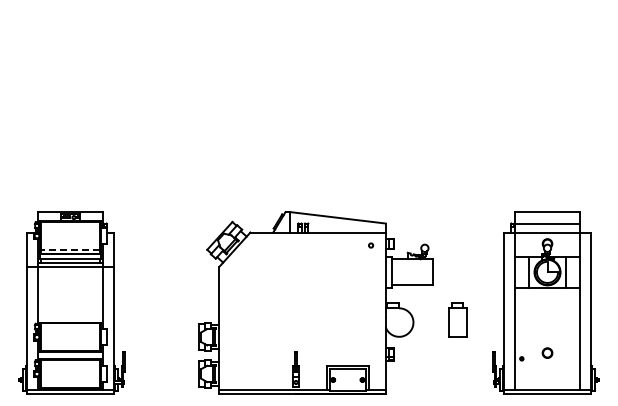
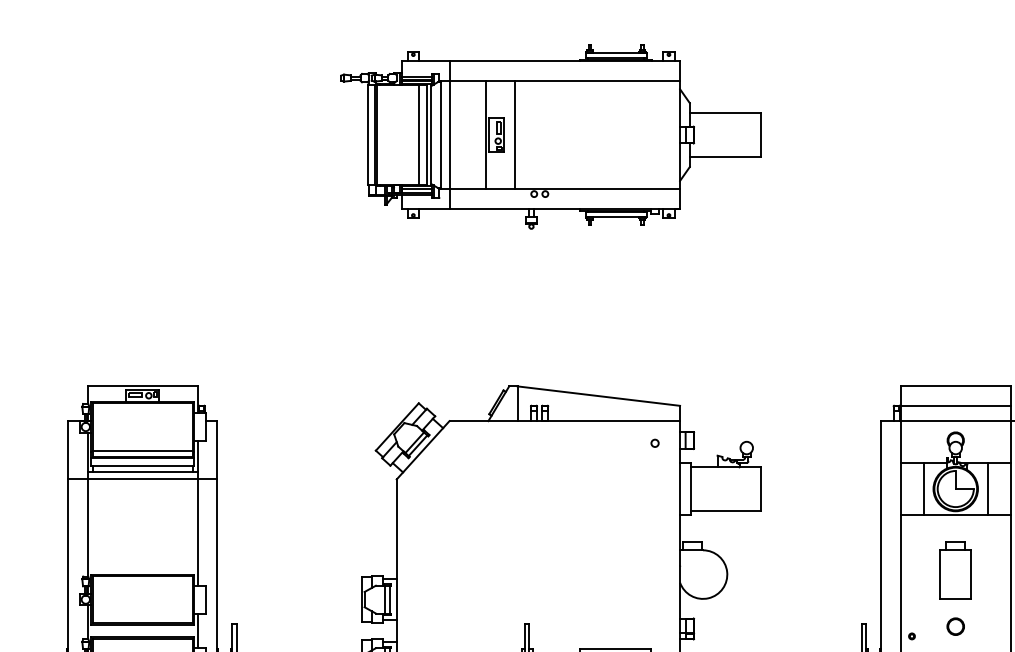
part: (309, 65) -> (550, 136), added
line: (69, 249) -> (141, 450), dashed -> solid
part: (457, 319) -> (955, 569), moved

